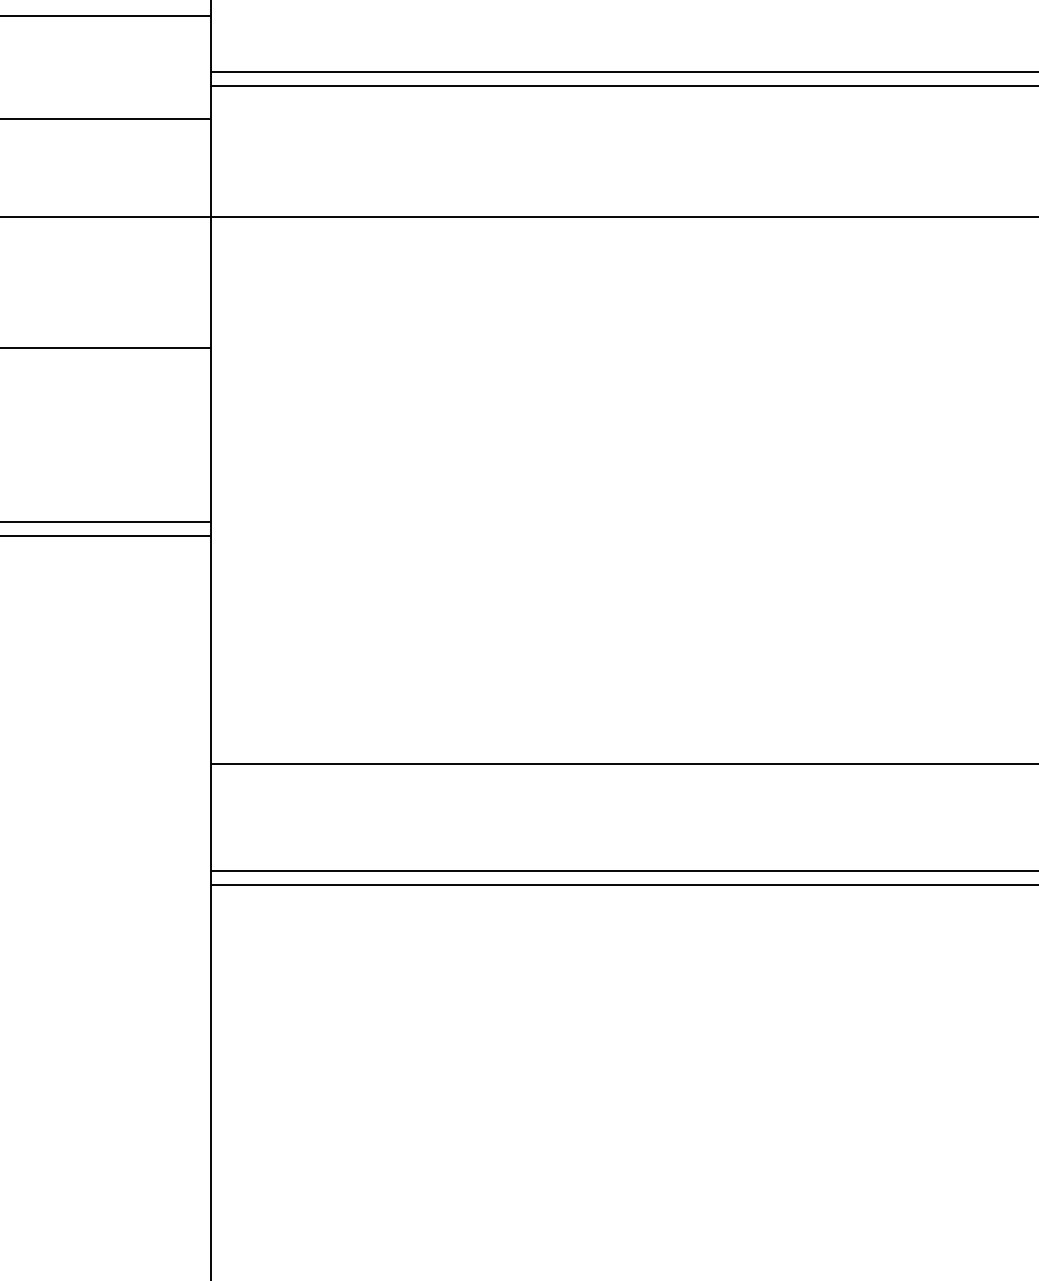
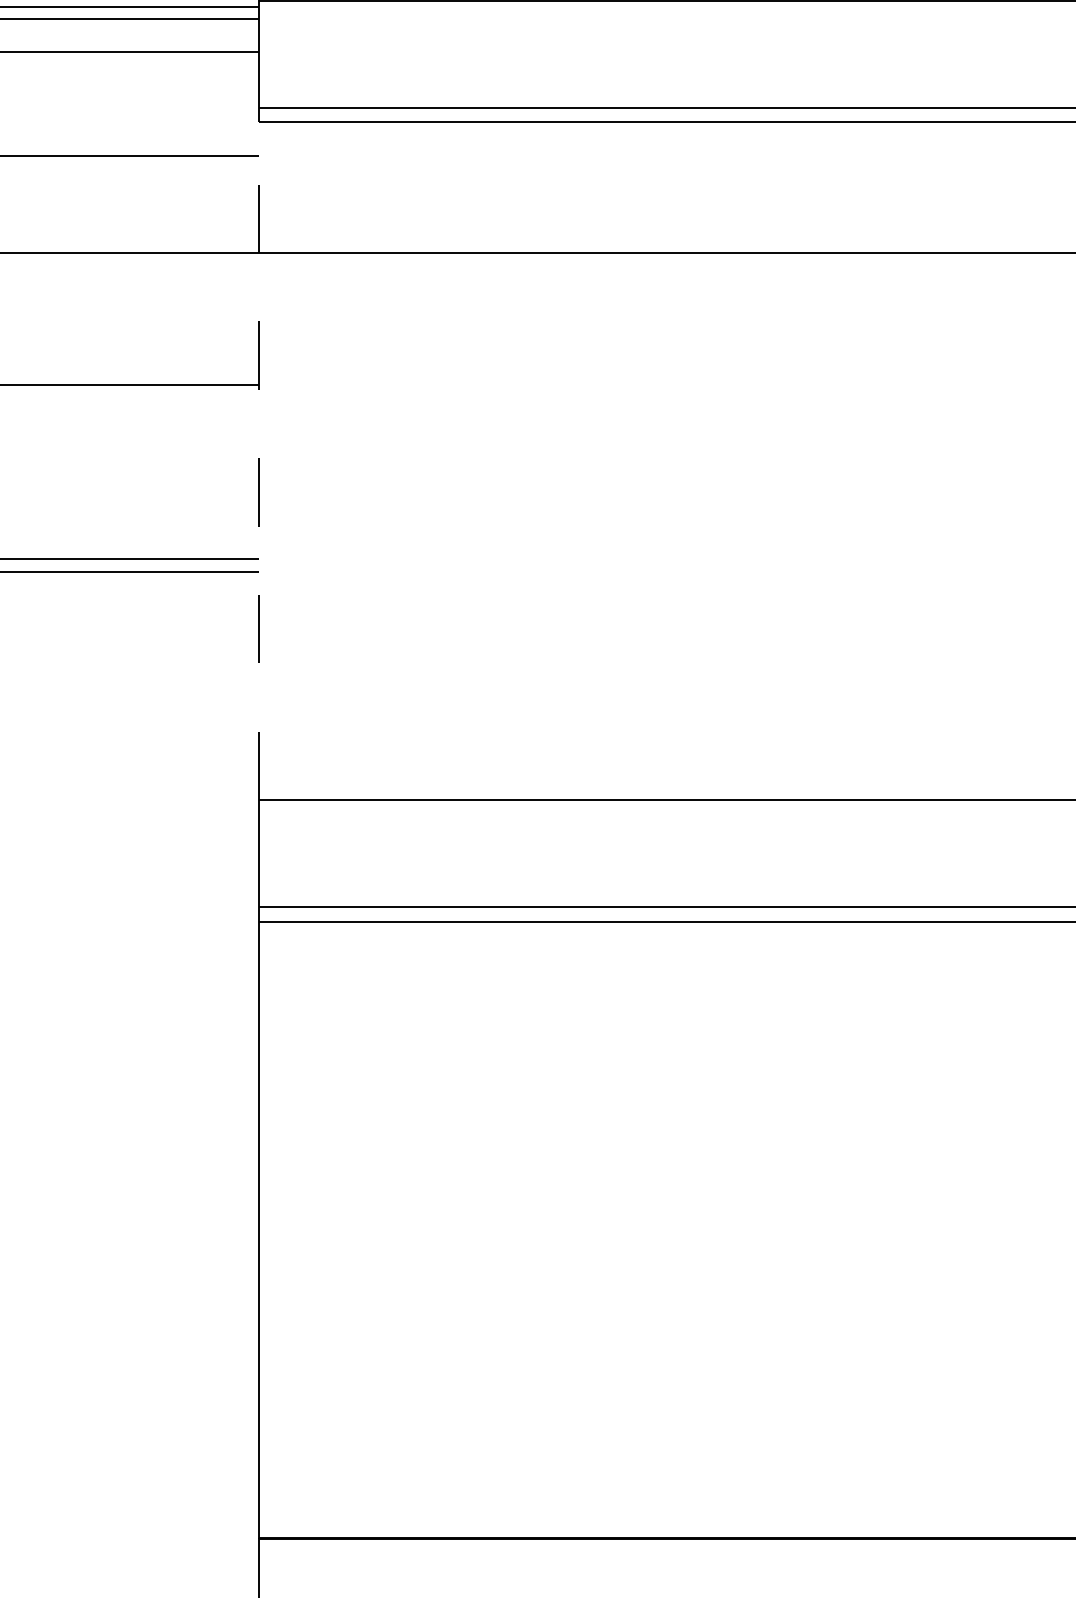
line: (210, 425) -> (258, 461), solid -> dashed

